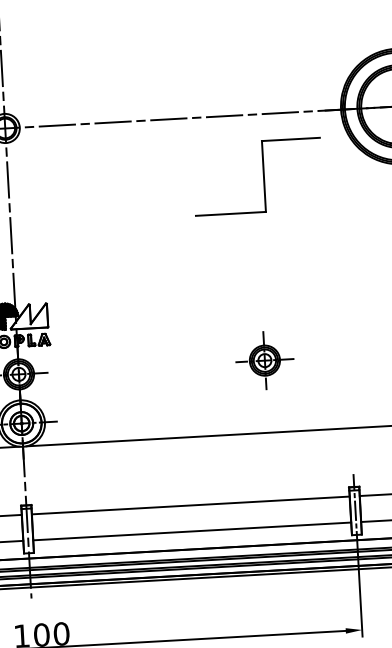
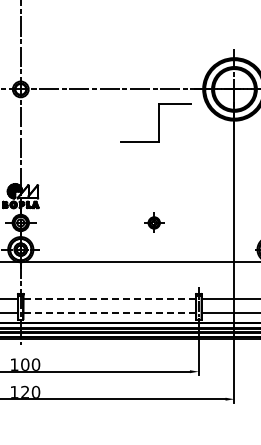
part: (263, 359) -> (153, 222), size x0.7
line: (192, 506) -> (110, 299), solid -> dashed
line: (193, 531) -> (110, 313), solid -> dashed

